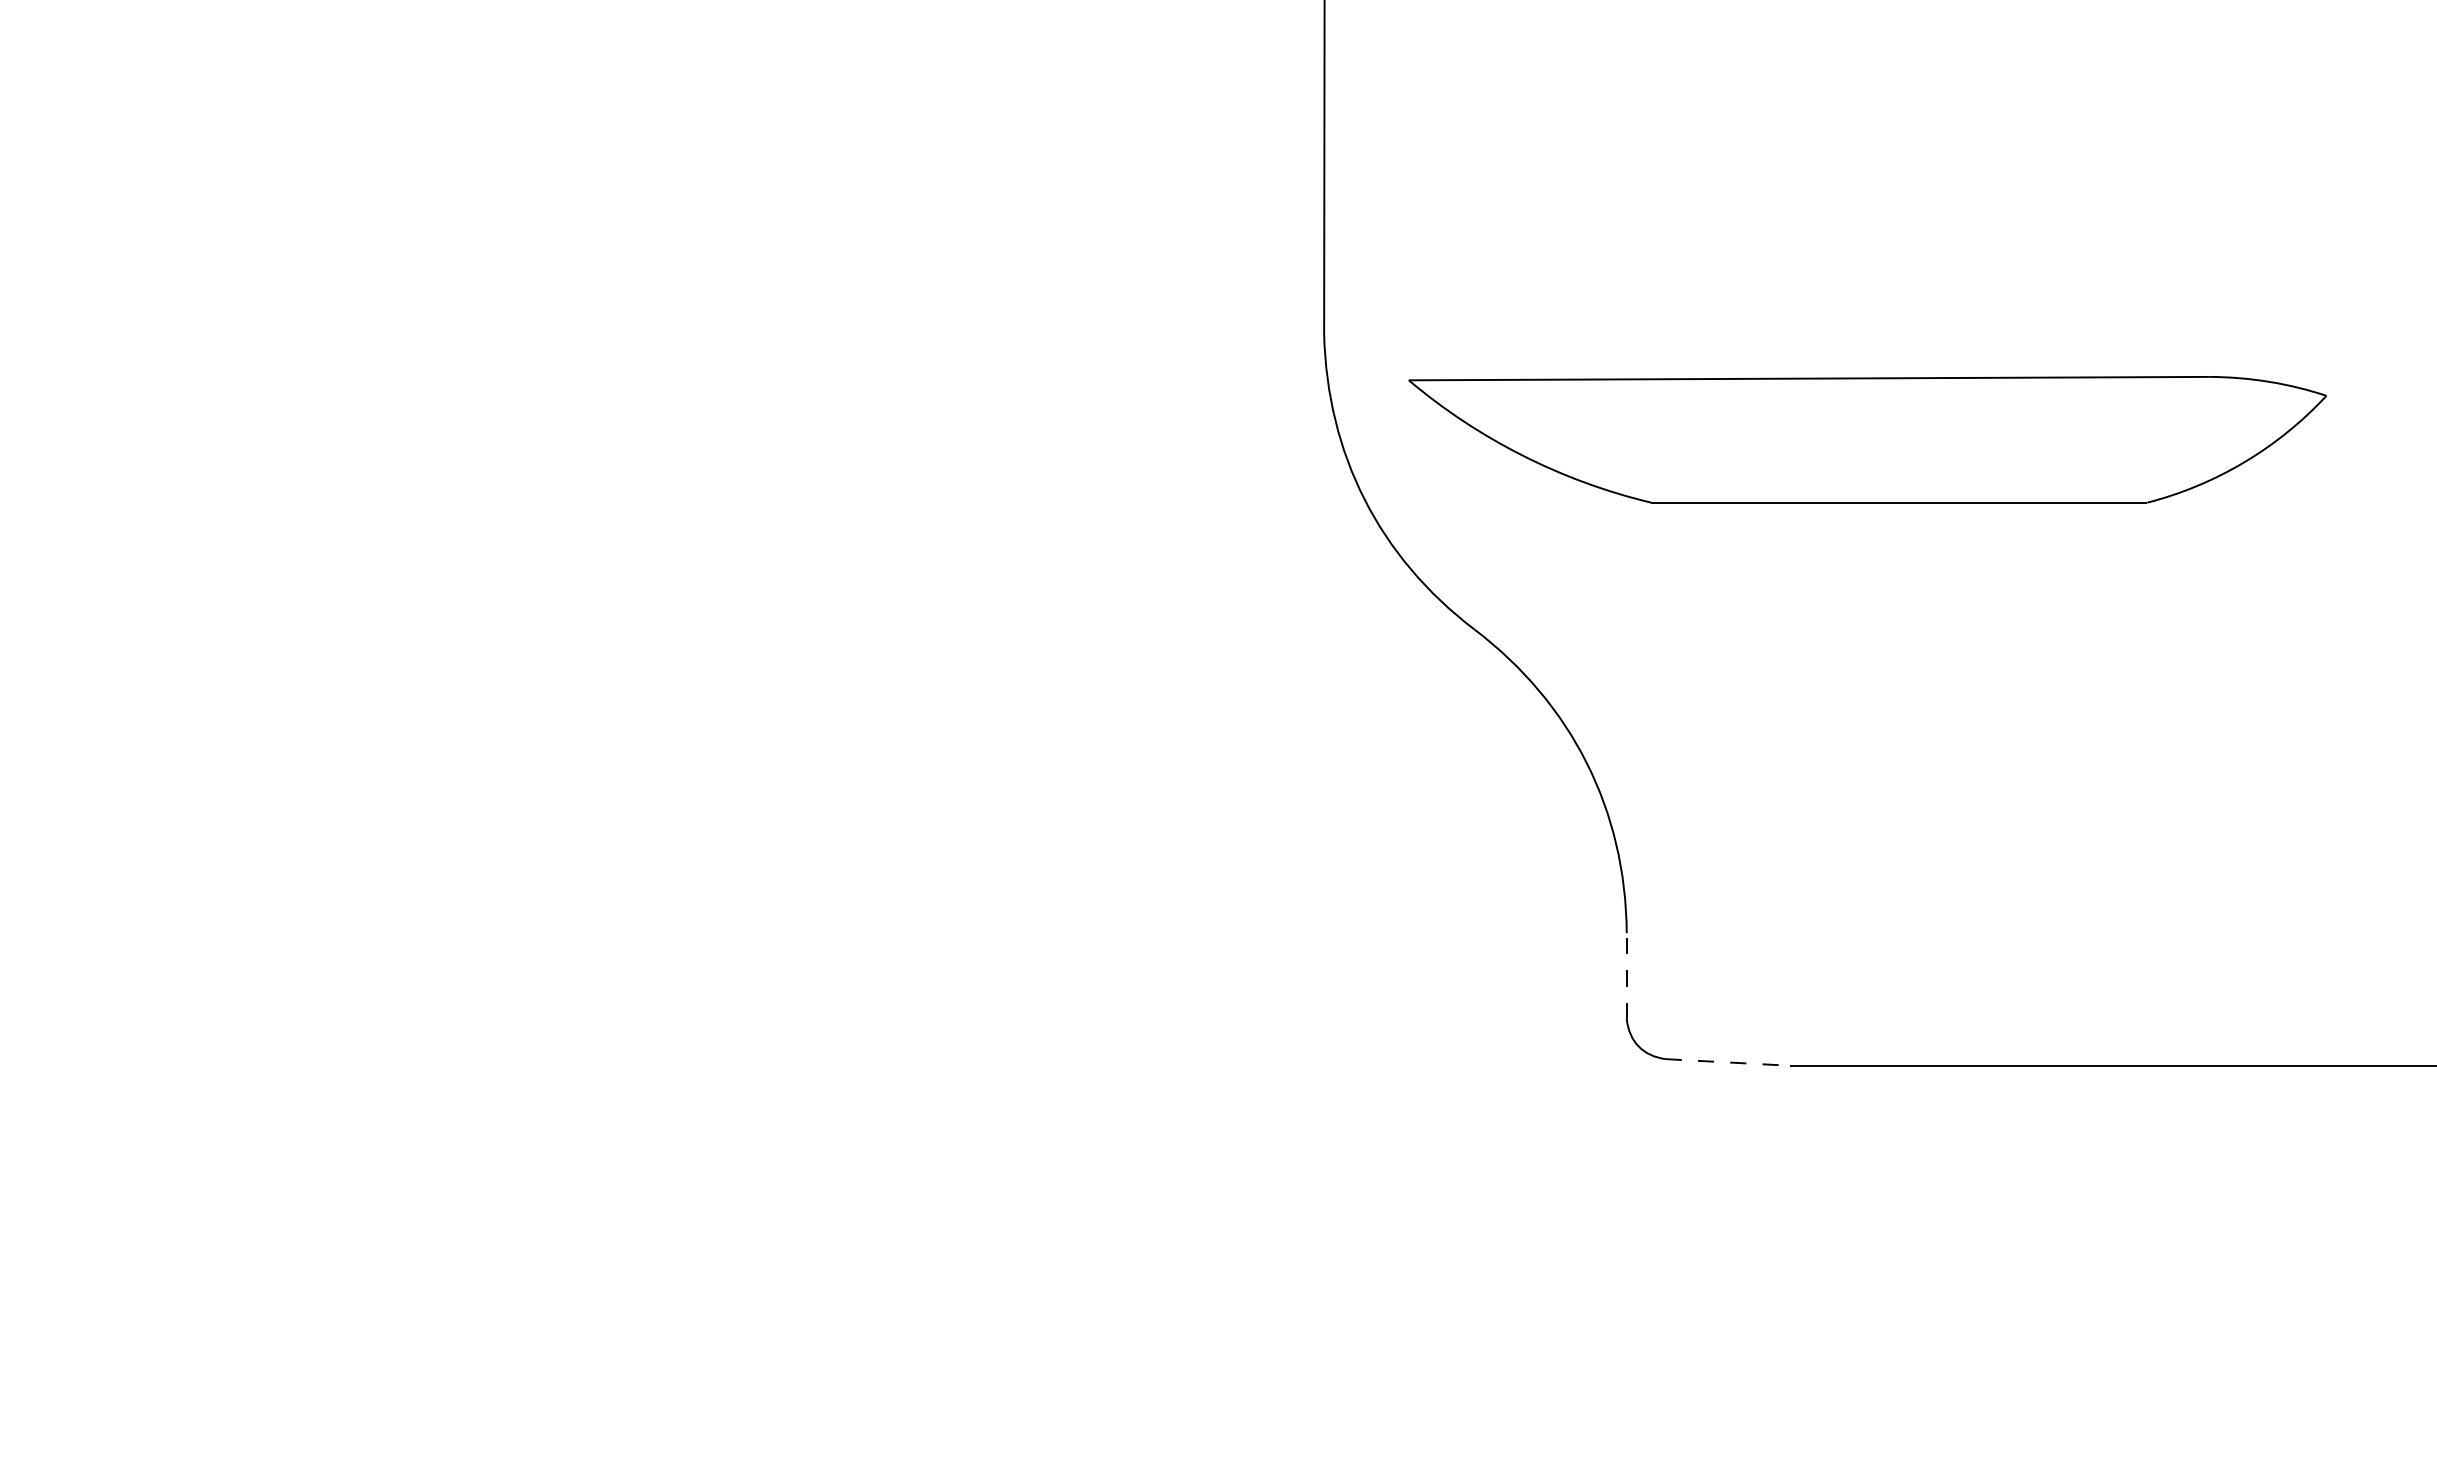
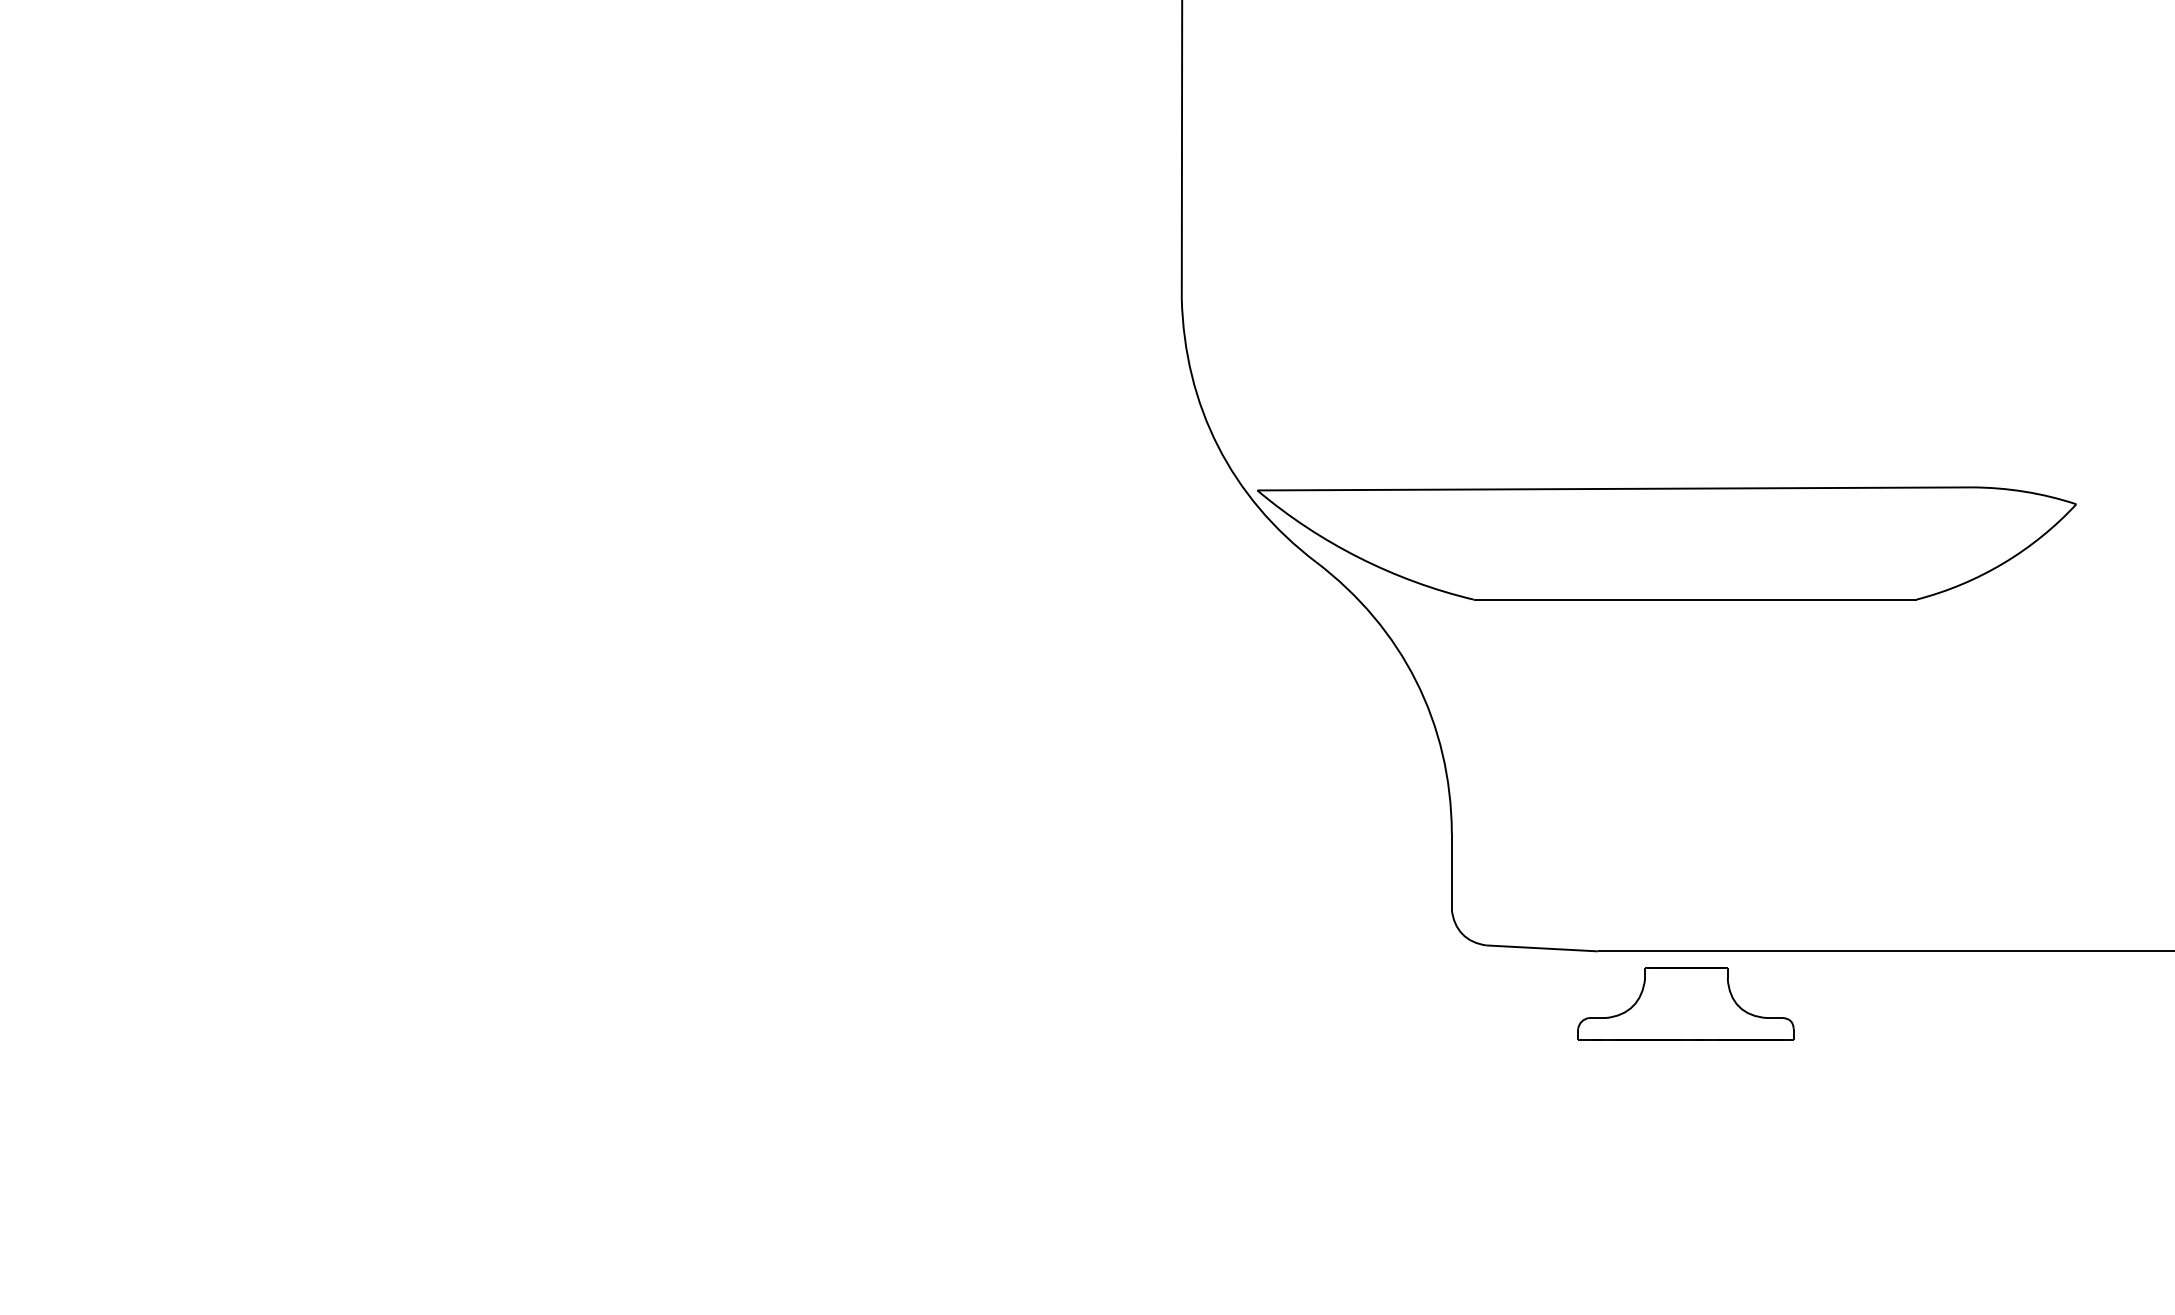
part: (1867, 439) -> (1666, 543), moved
line: (1626, 976) -> (1451, 871), dashed -> solid
line: (1728, 1062) -> (1542, 948), dashed -> solid
part: (1888, 1124) -> (1685, 1003), added

